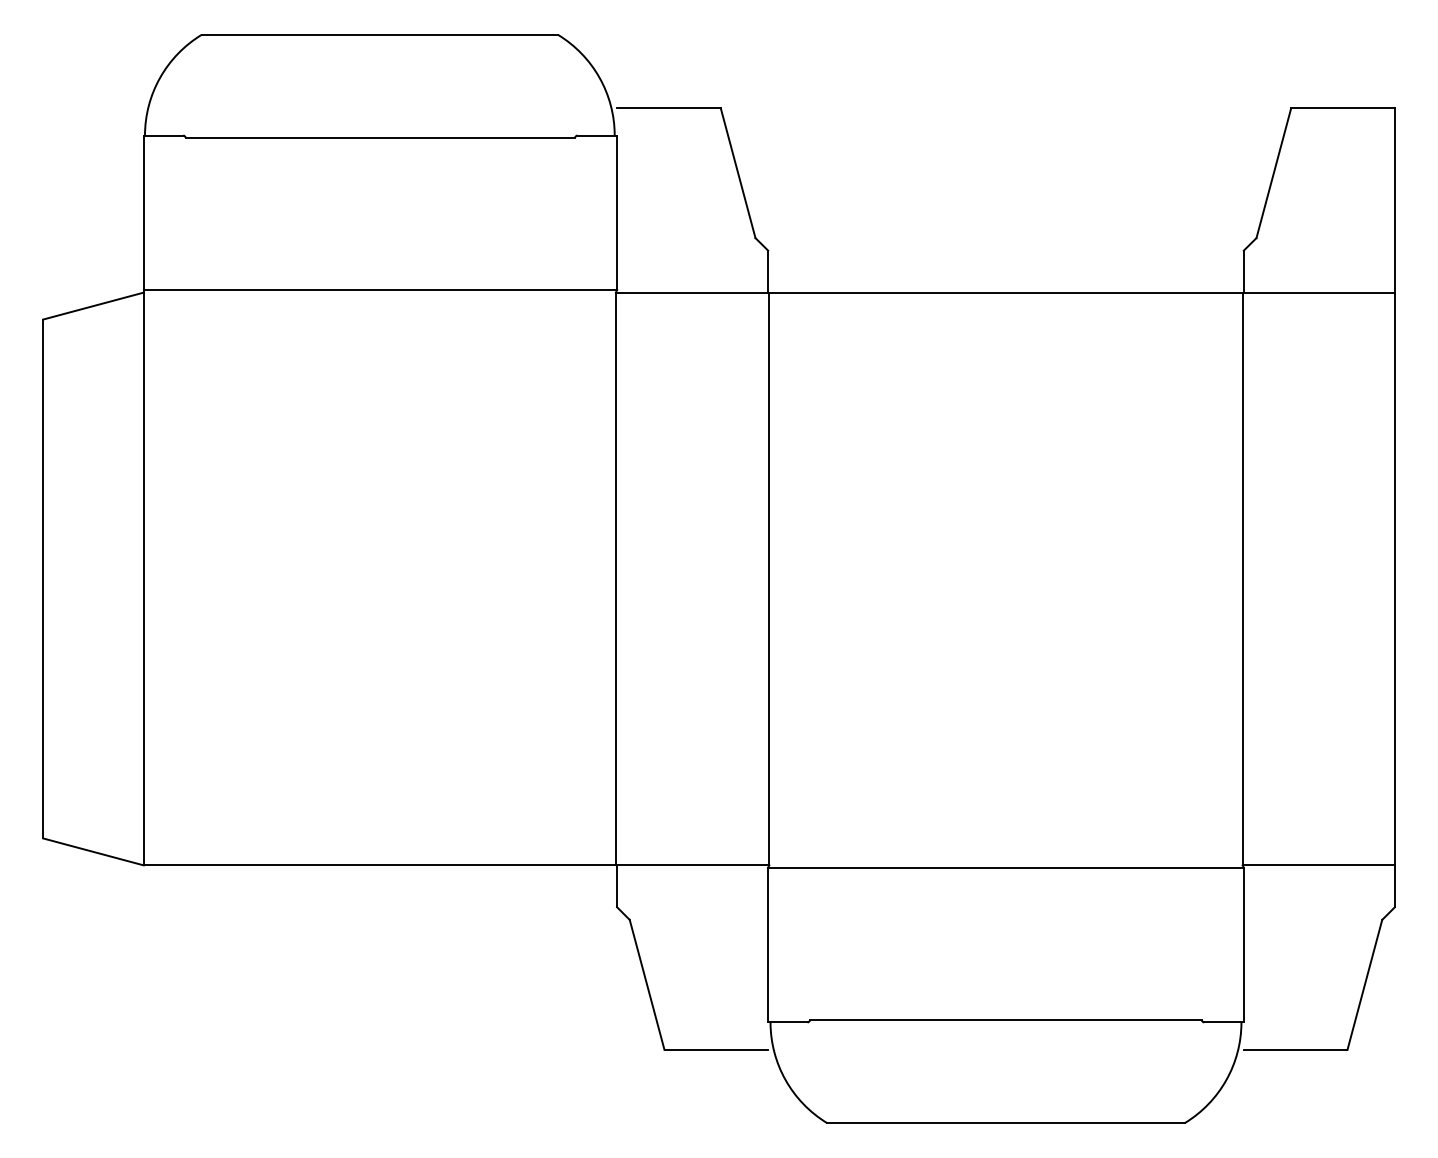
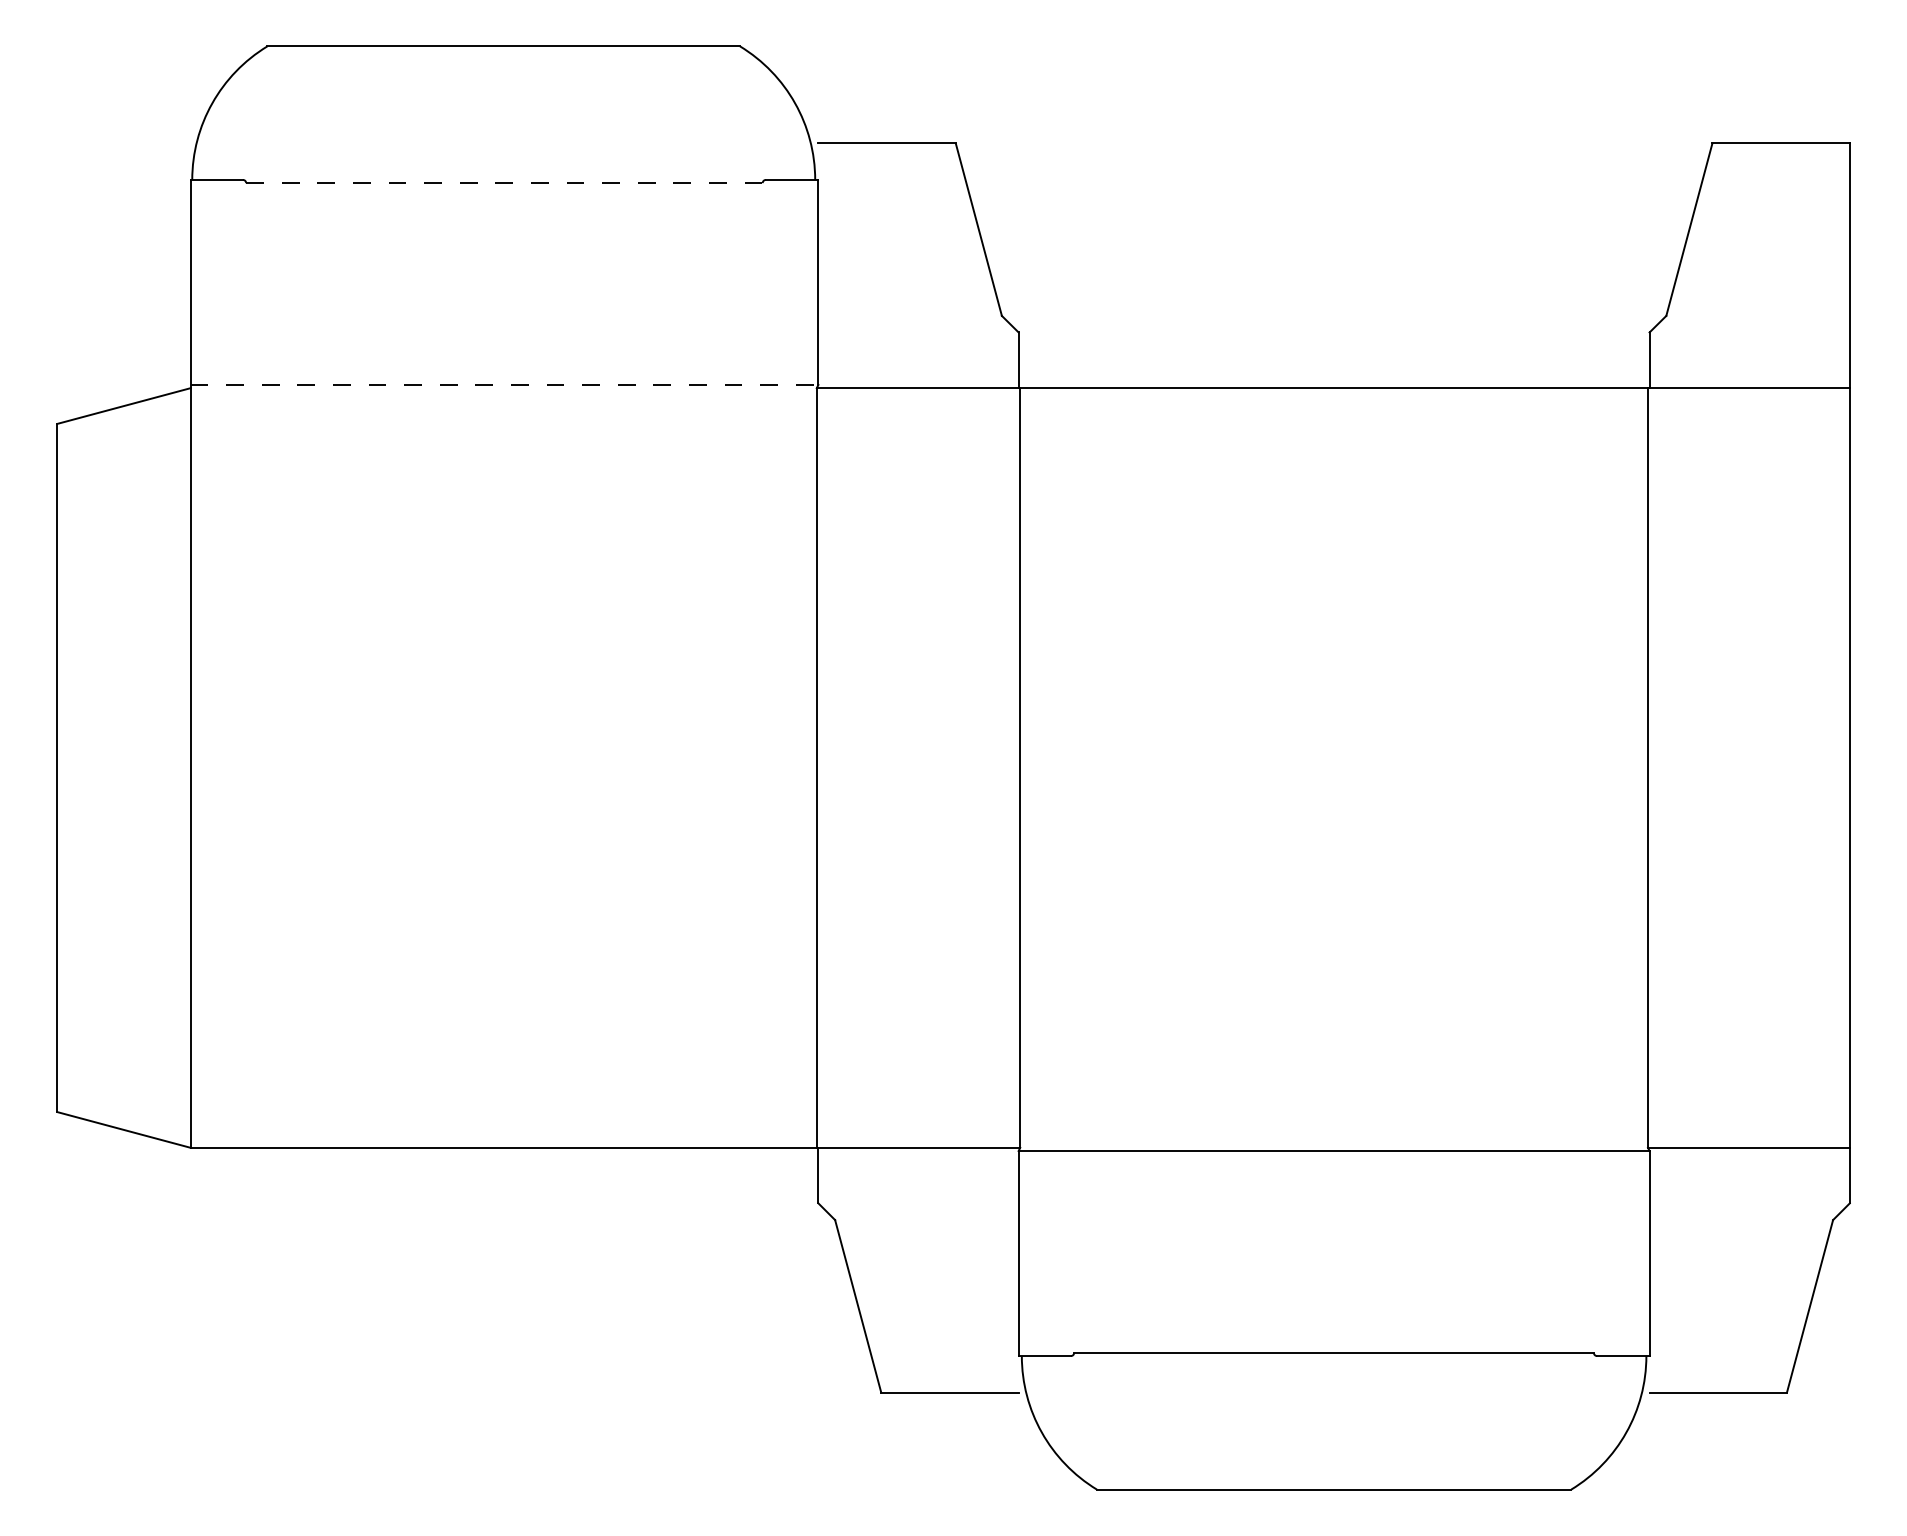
line: (380, 138) -> (504, 183), solid -> dashed
line: (380, 290) -> (504, 385), solid -> dashed

